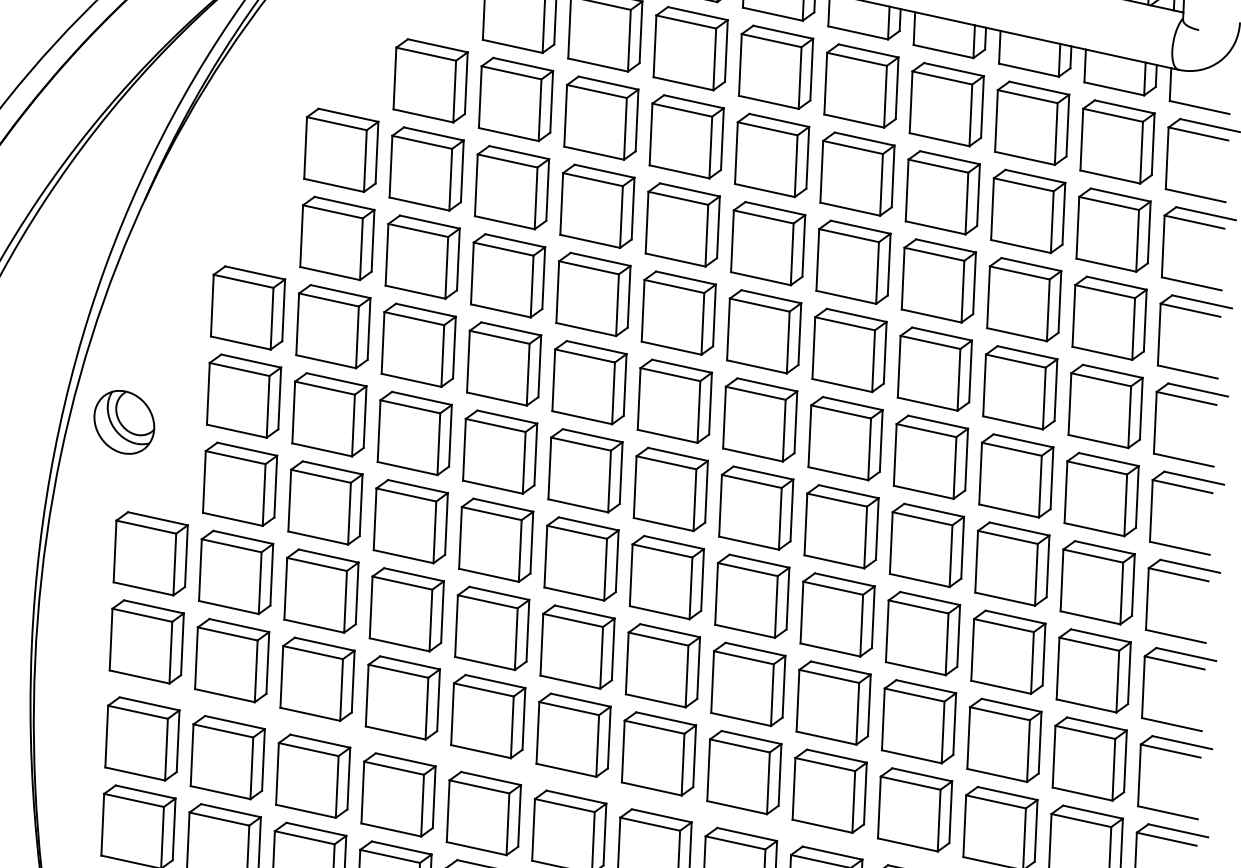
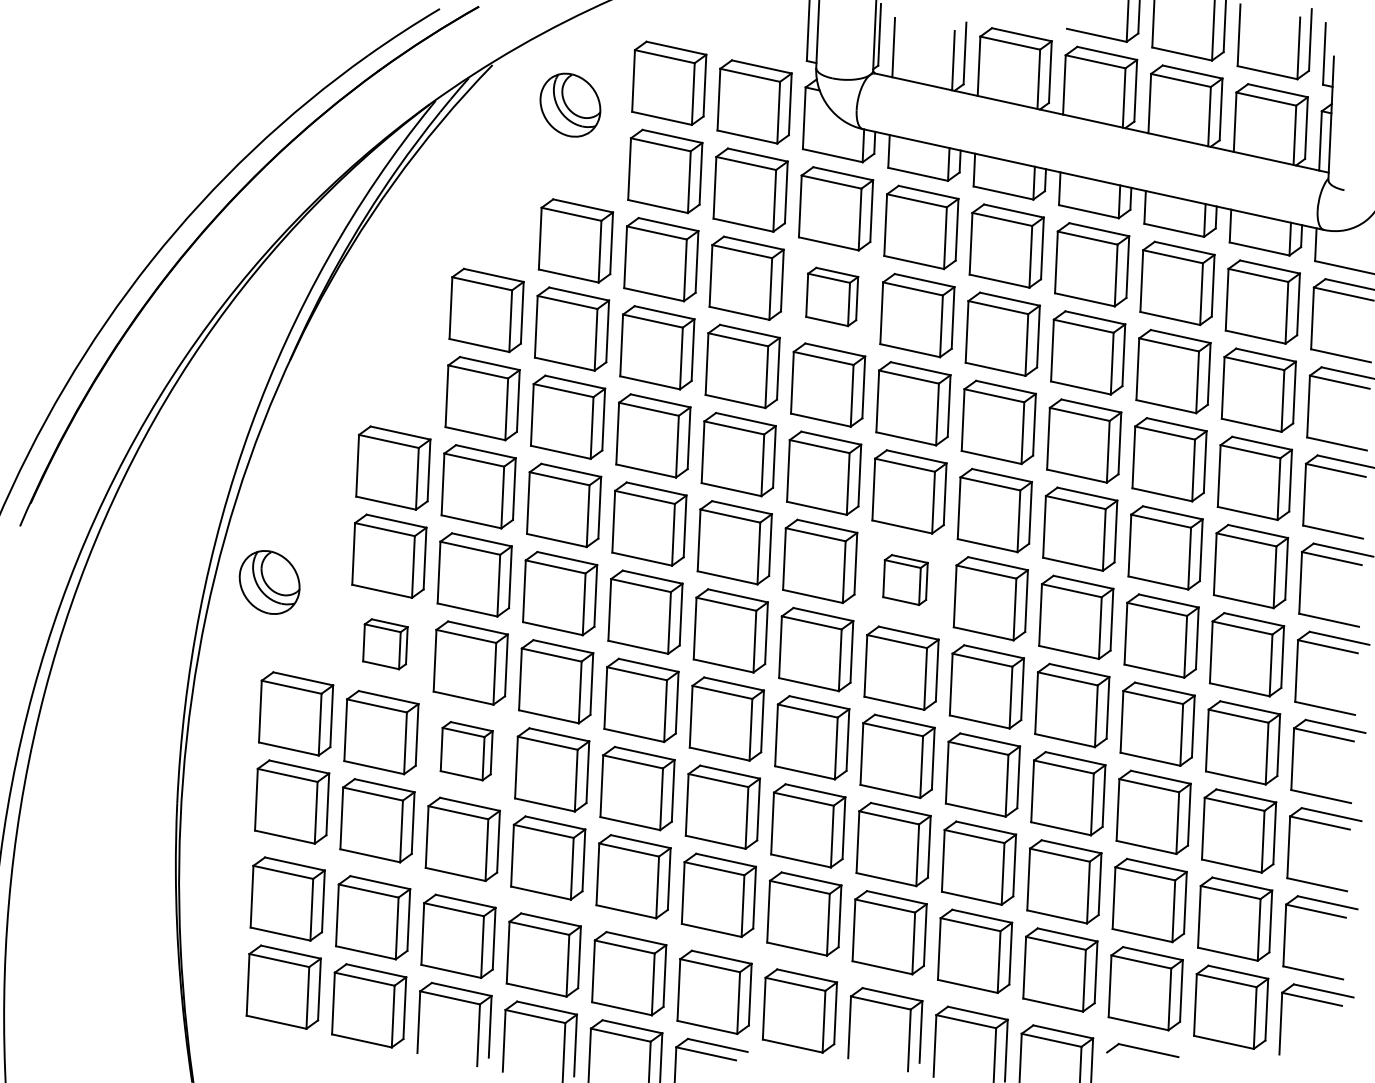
part: (687, 136) -> (832, 296), size x0.7
part: (760, 419) -> (905, 579), size x0.6
part: (240, 483) -> (385, 643), size x0.6
part: (321, 590) -> (466, 750), size x0.7

